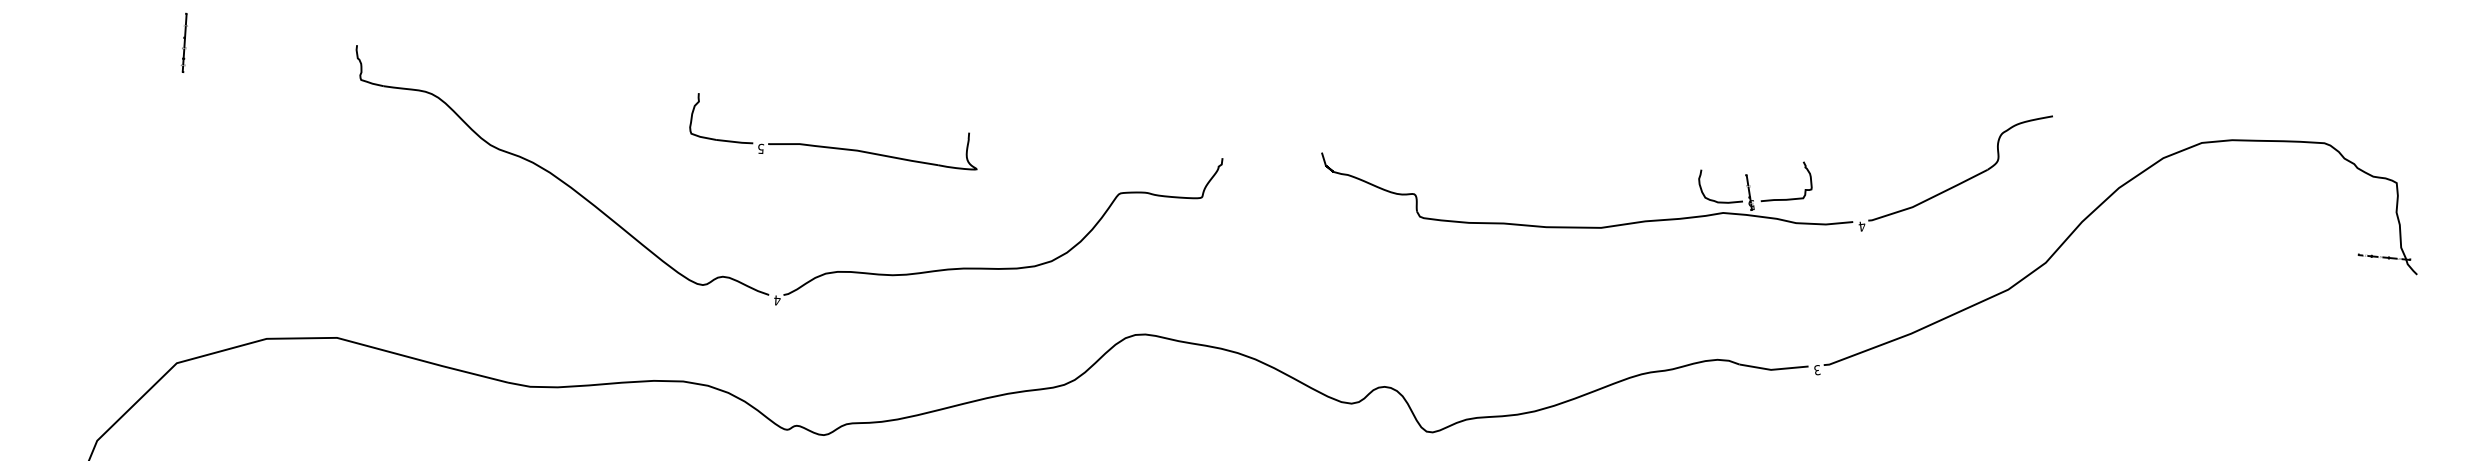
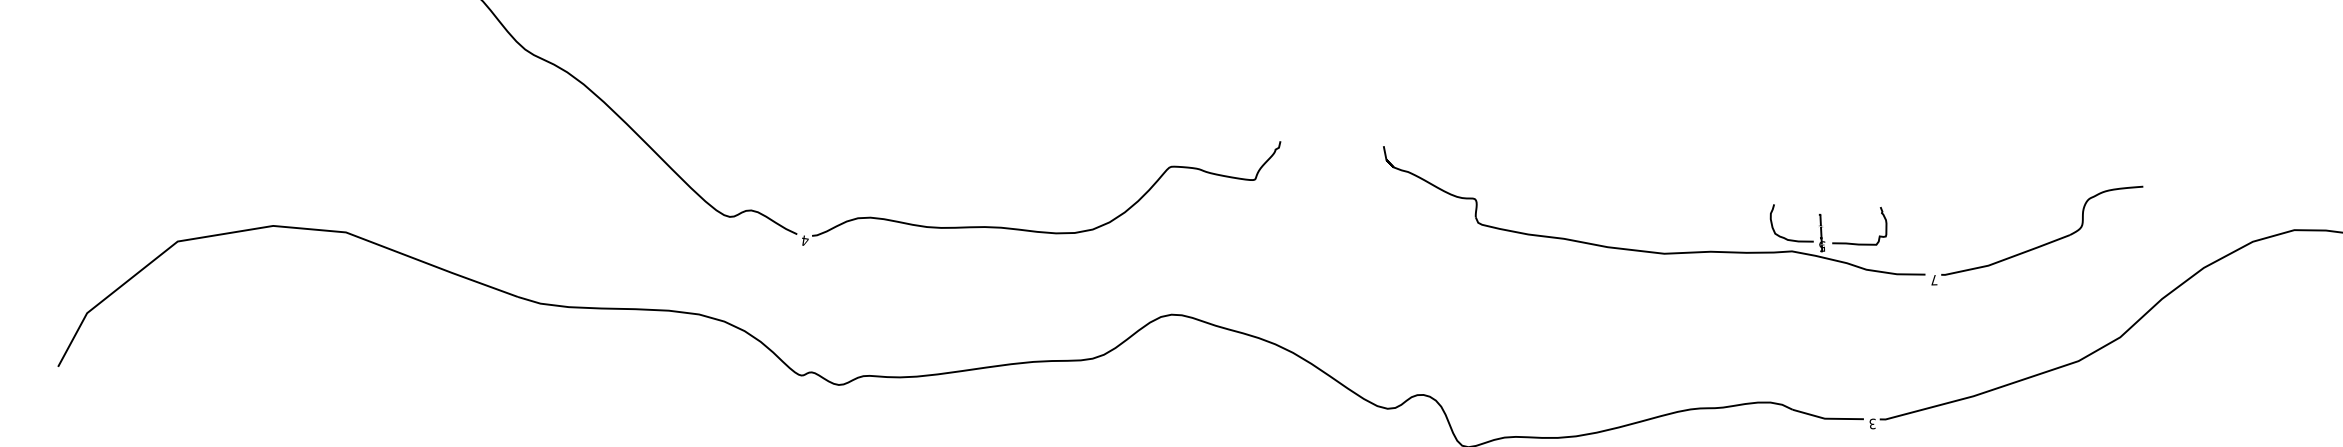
part: (831, 146) -> (877, 87), removed
text: (1861, 226) -> (1933, 280), 4 -> 7

